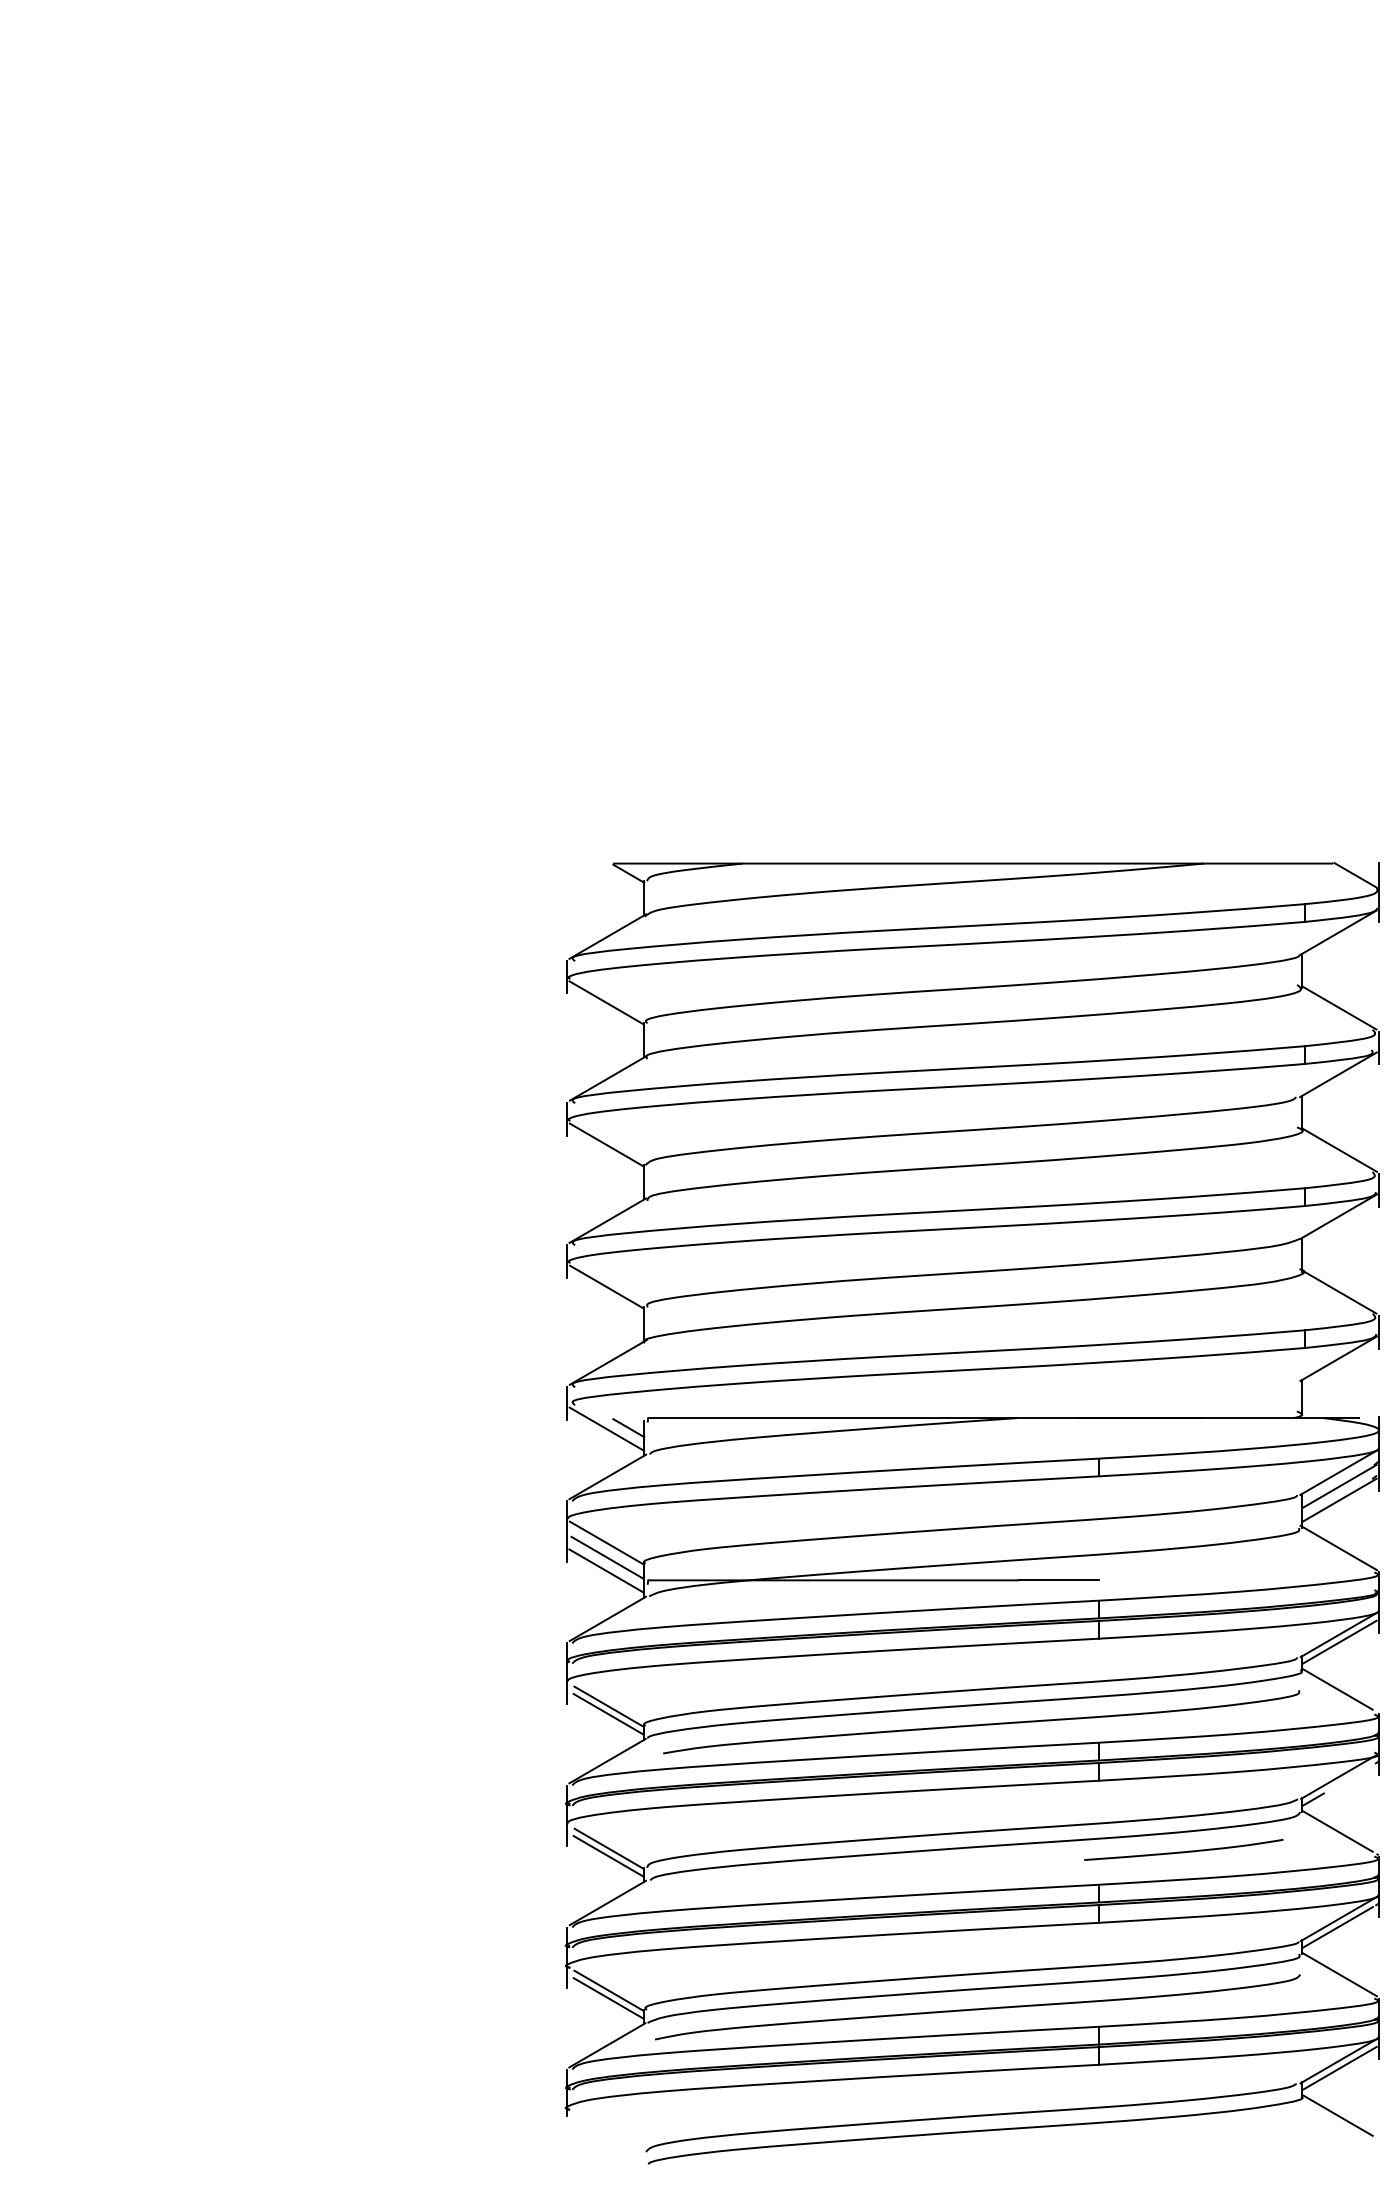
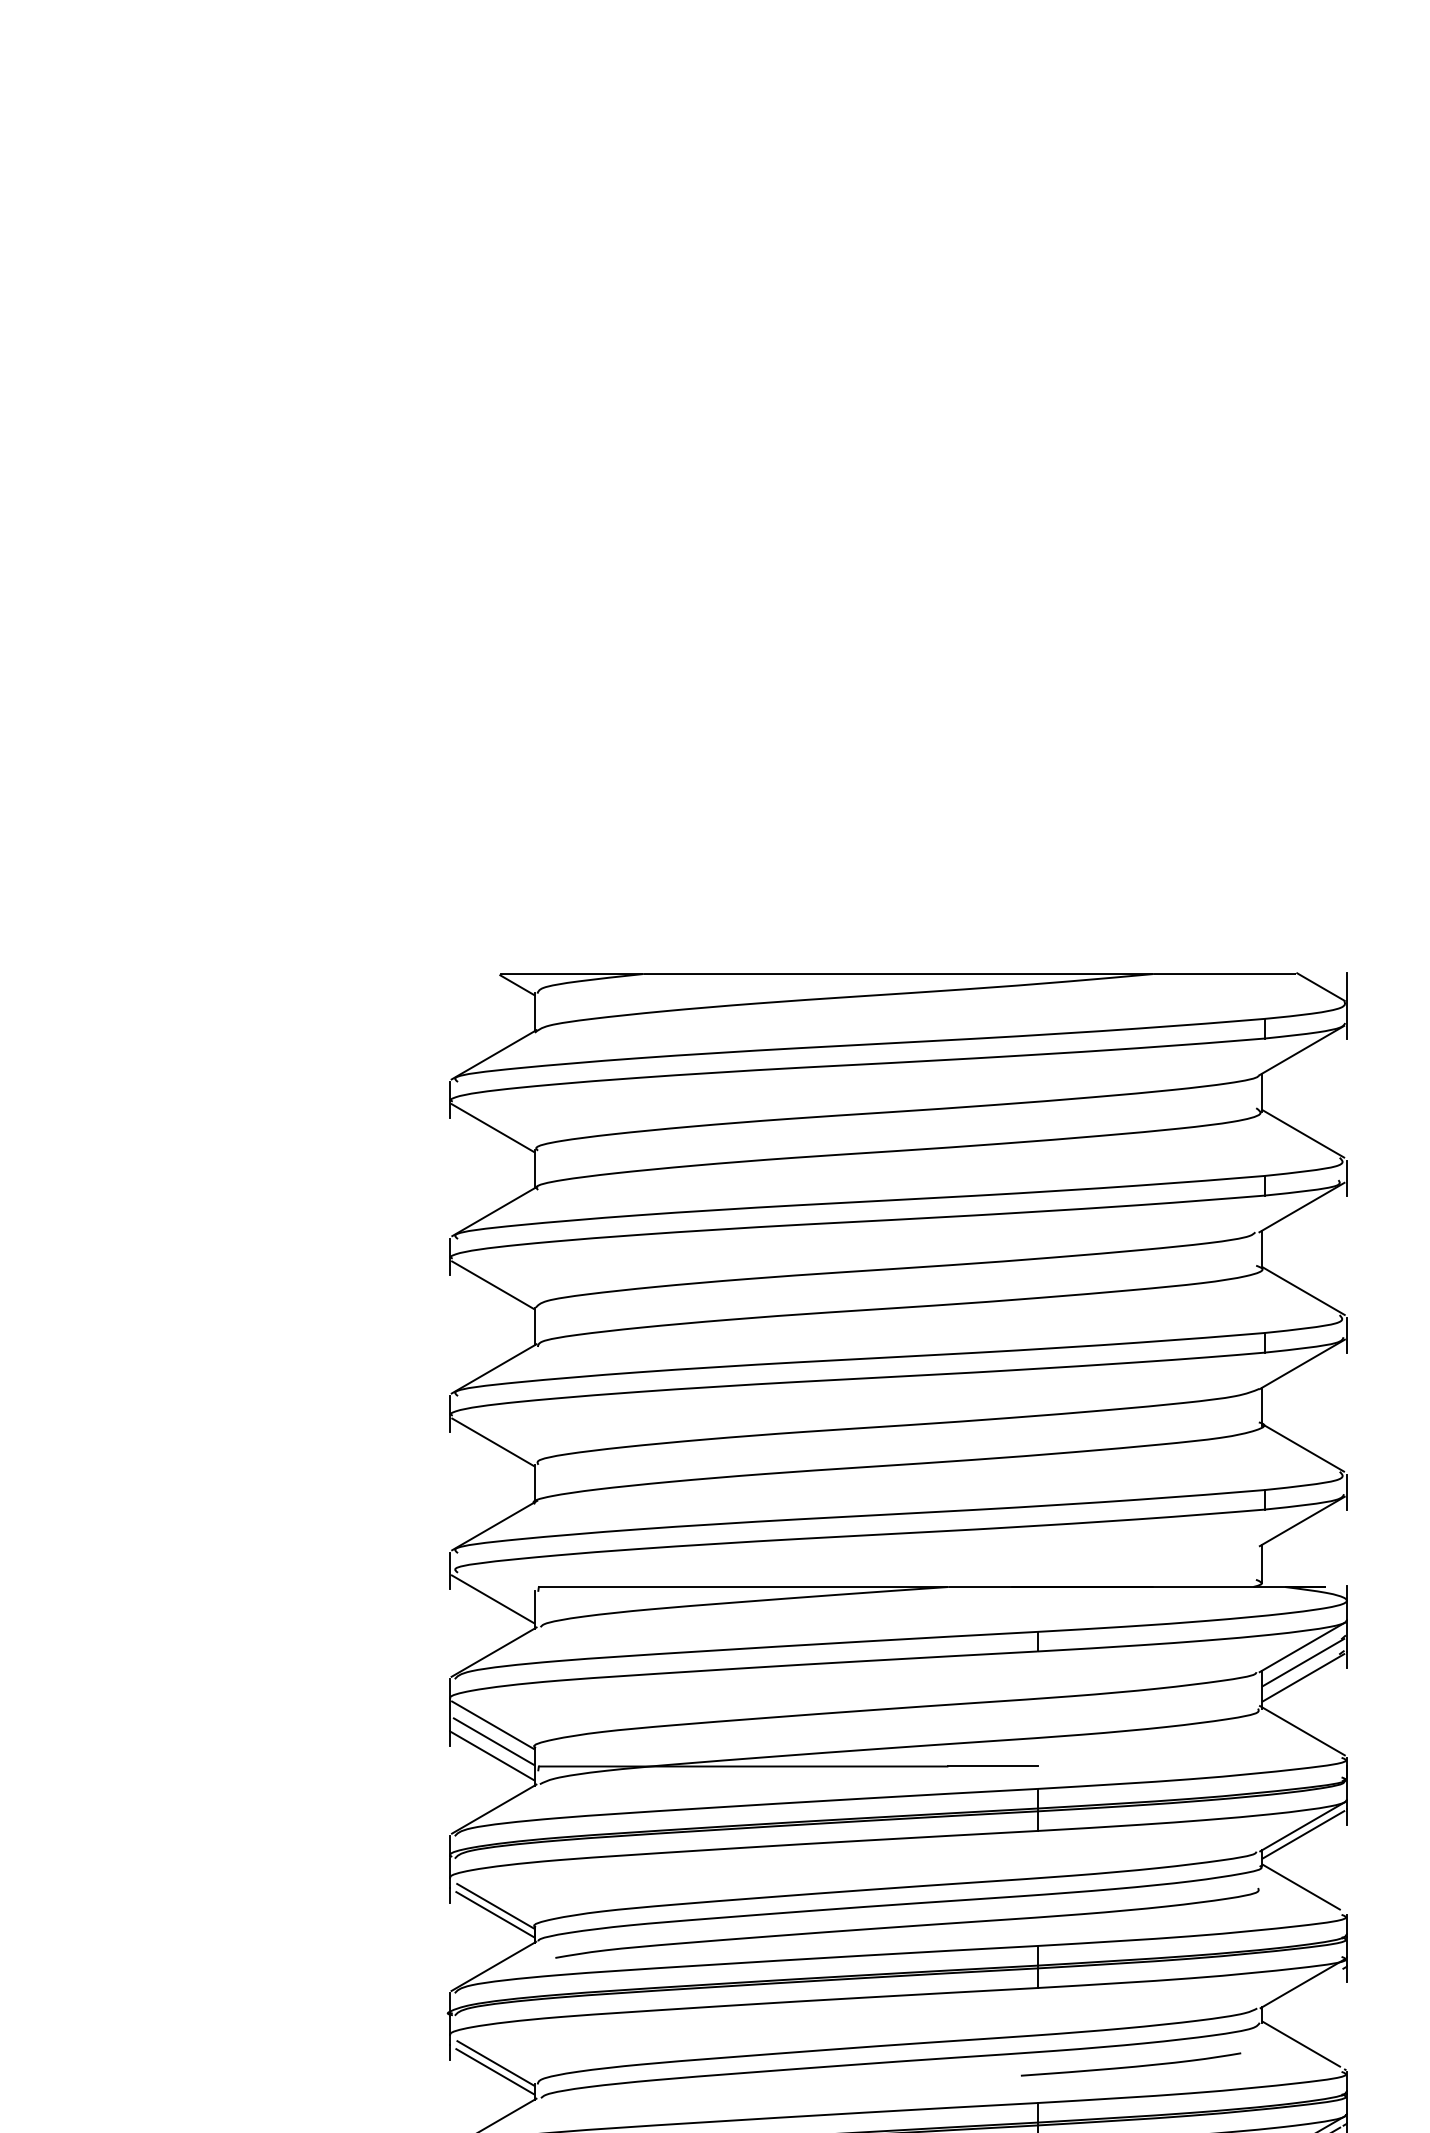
line: (628, 1428) -> (517, 1598), removed
line: (1312, 1799) -> (1273, 2008), removed

